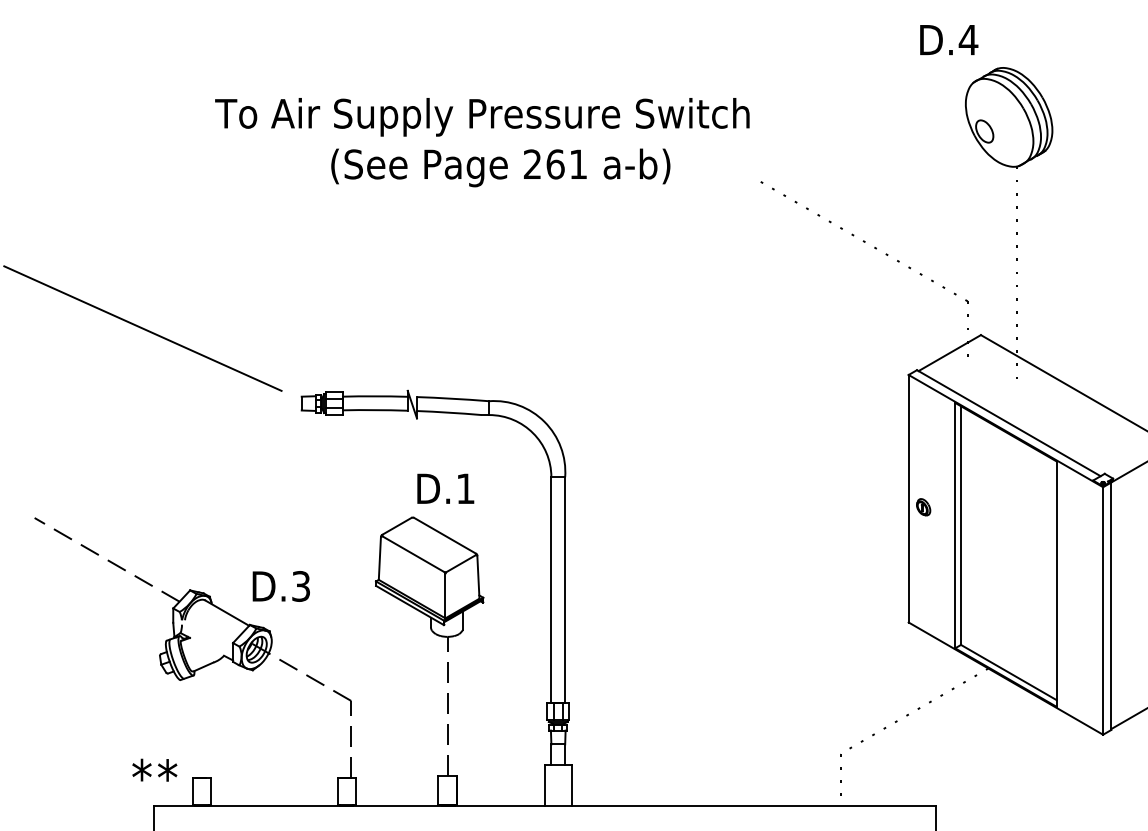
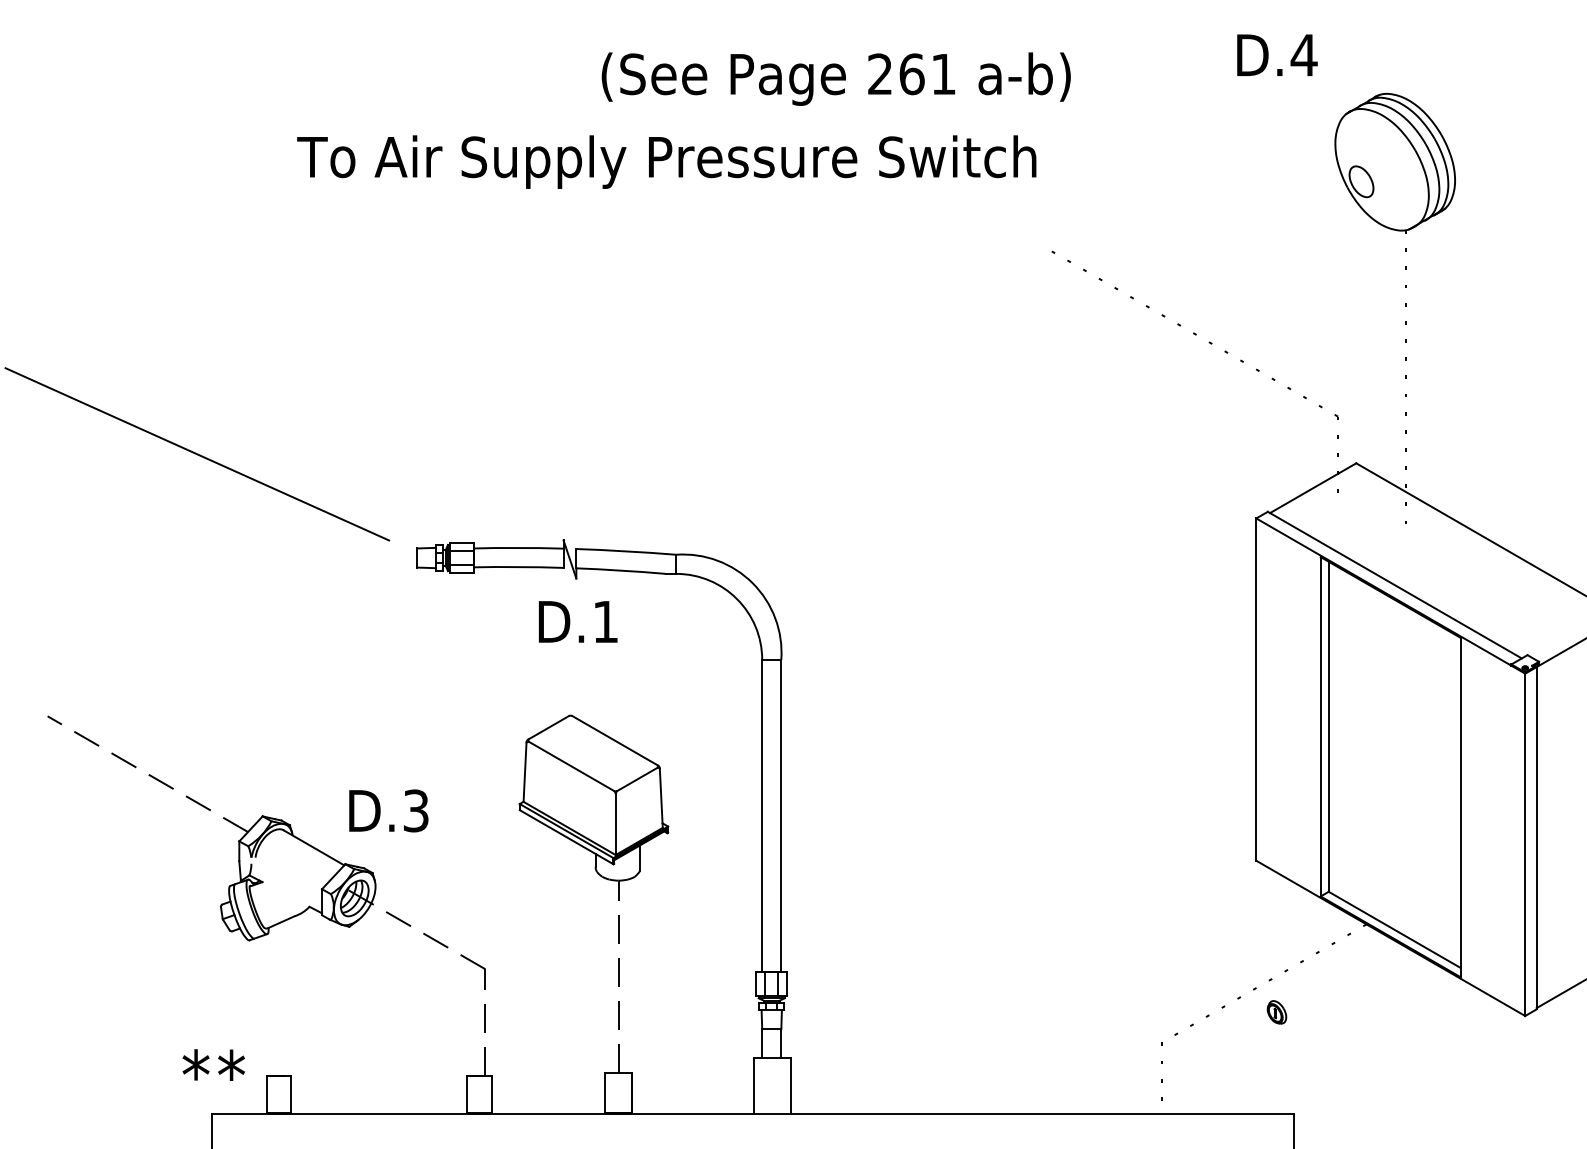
text: (949, 39) -> (1277, 54), moved
text: (500, 167) -> (835, 78), moved
text: (445, 488) -> (577, 621), moved
part: (923, 507) -> (1276, 1012), moved

